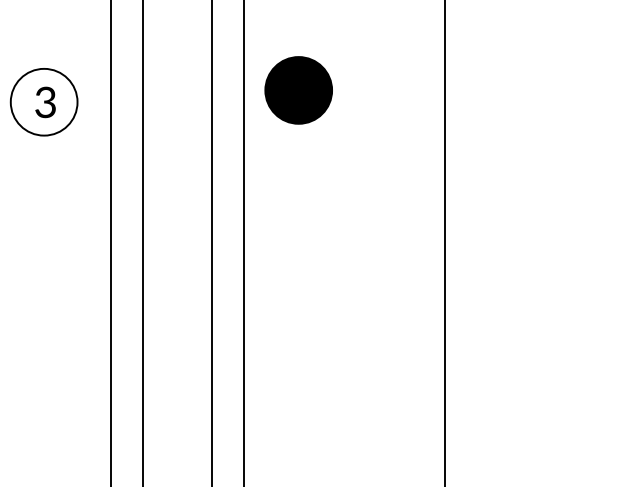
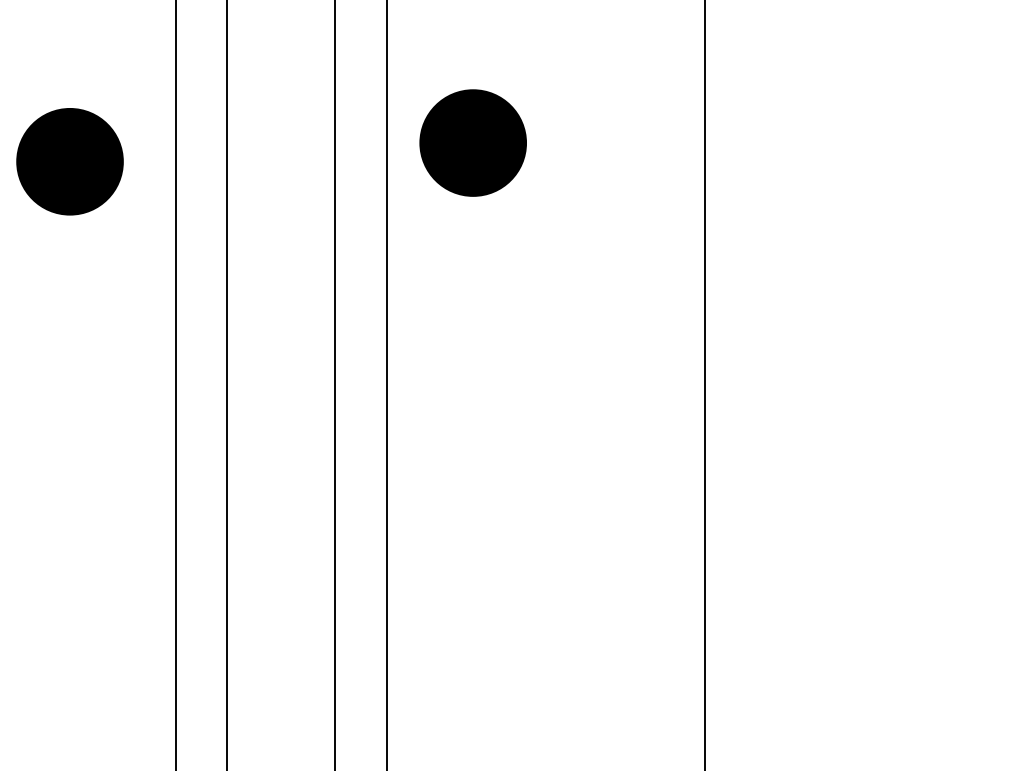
fill: (43, 101) -> (68, 160), added

